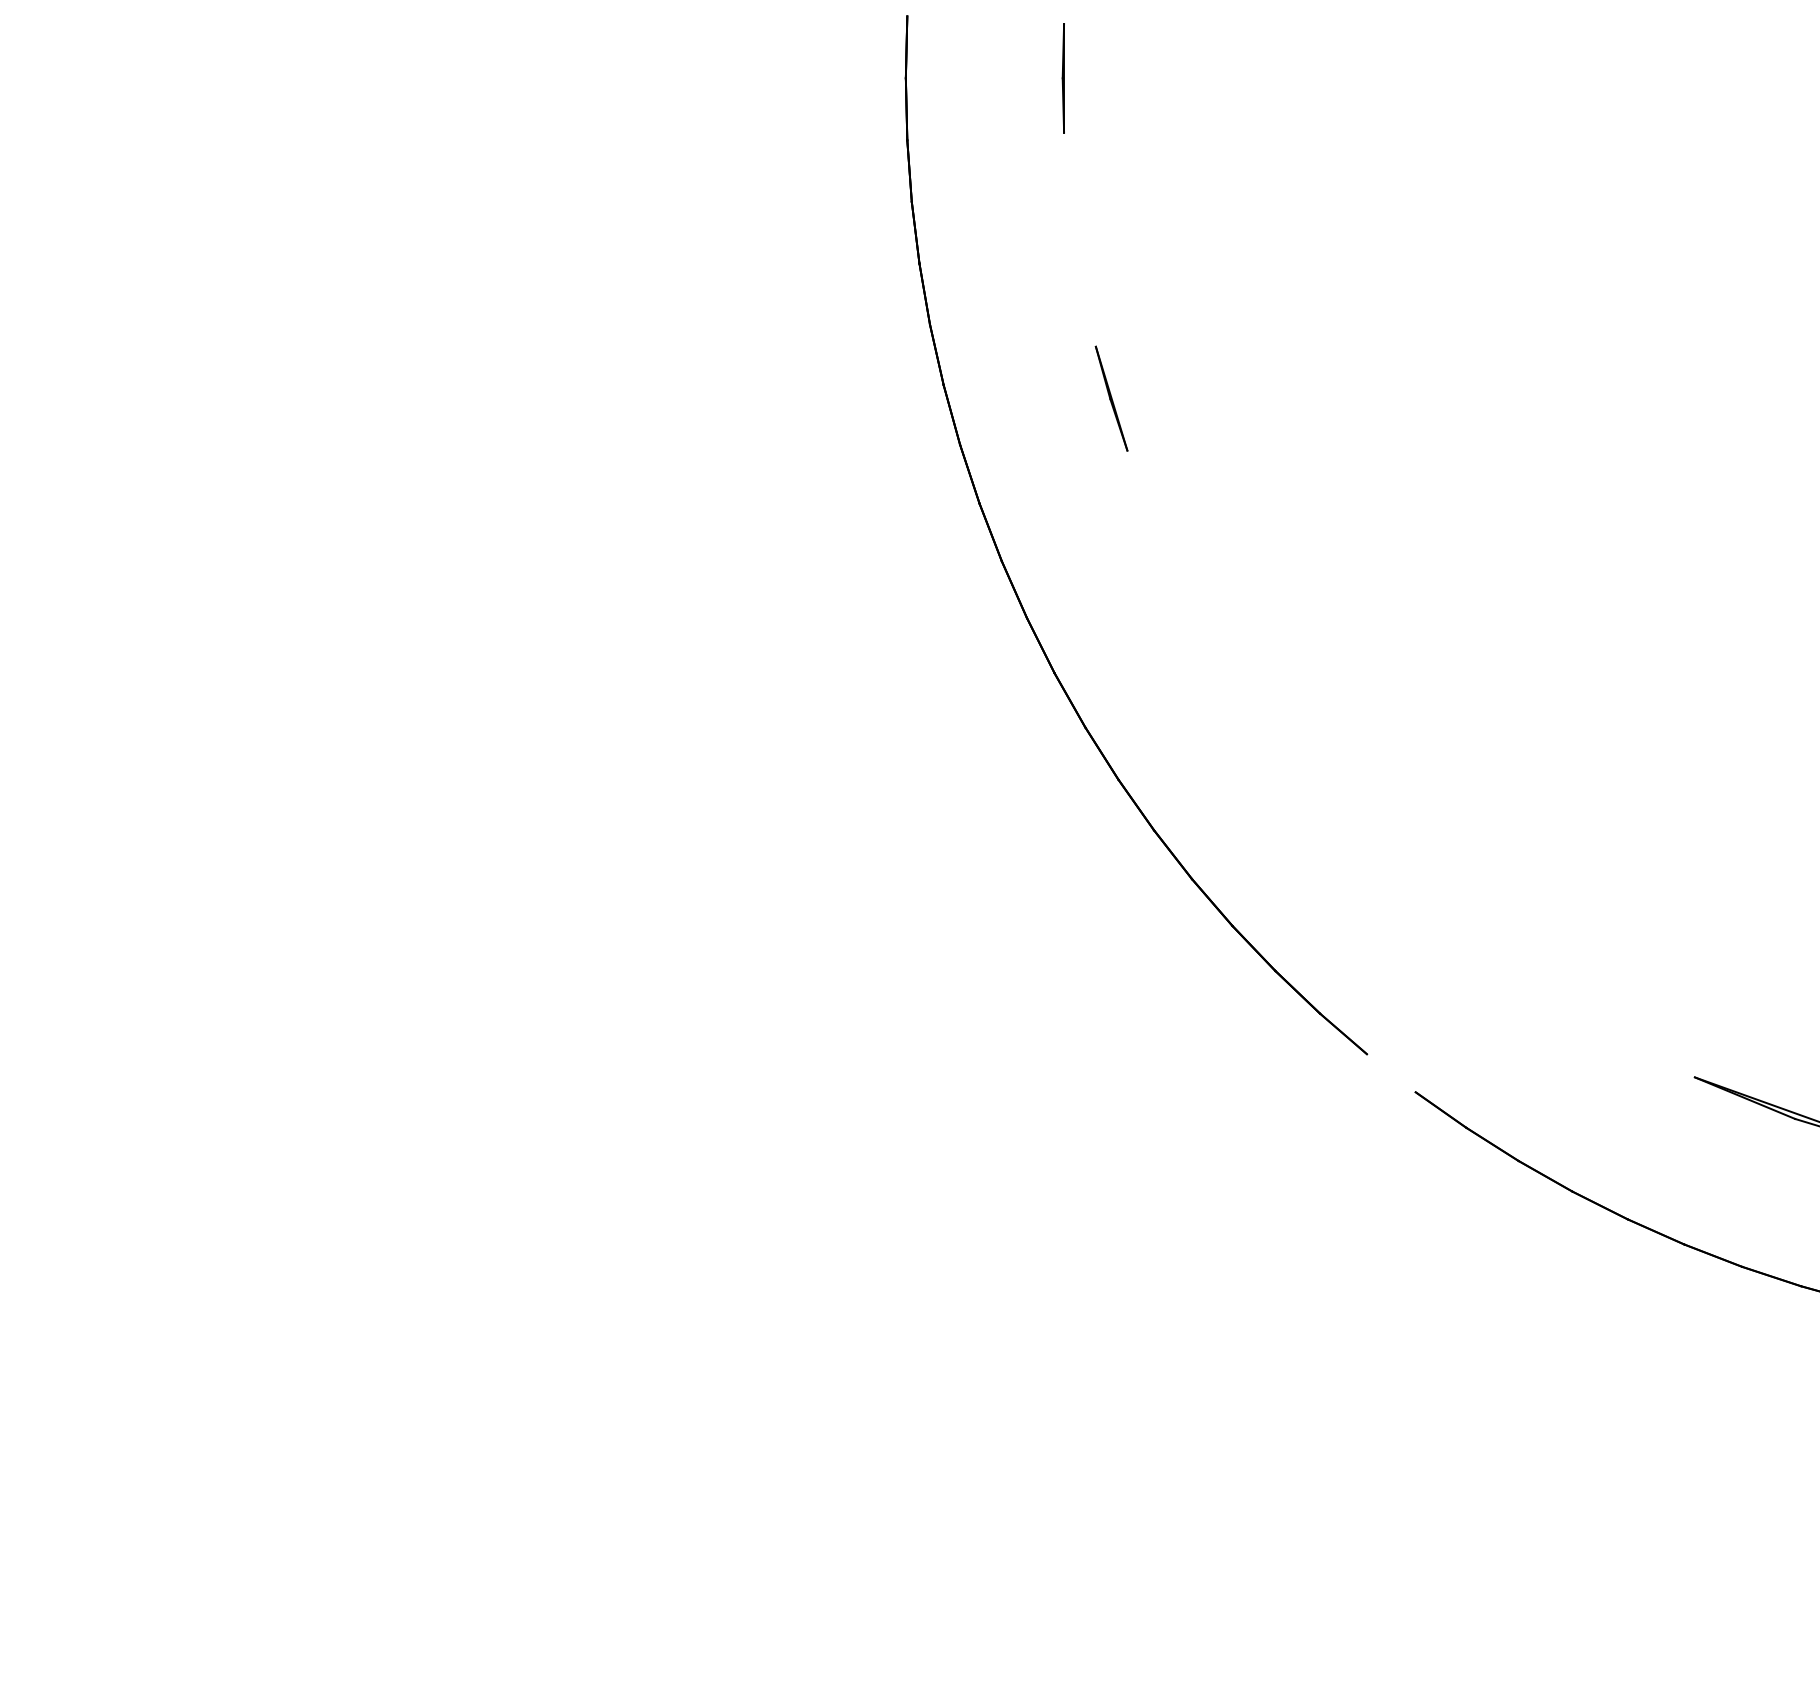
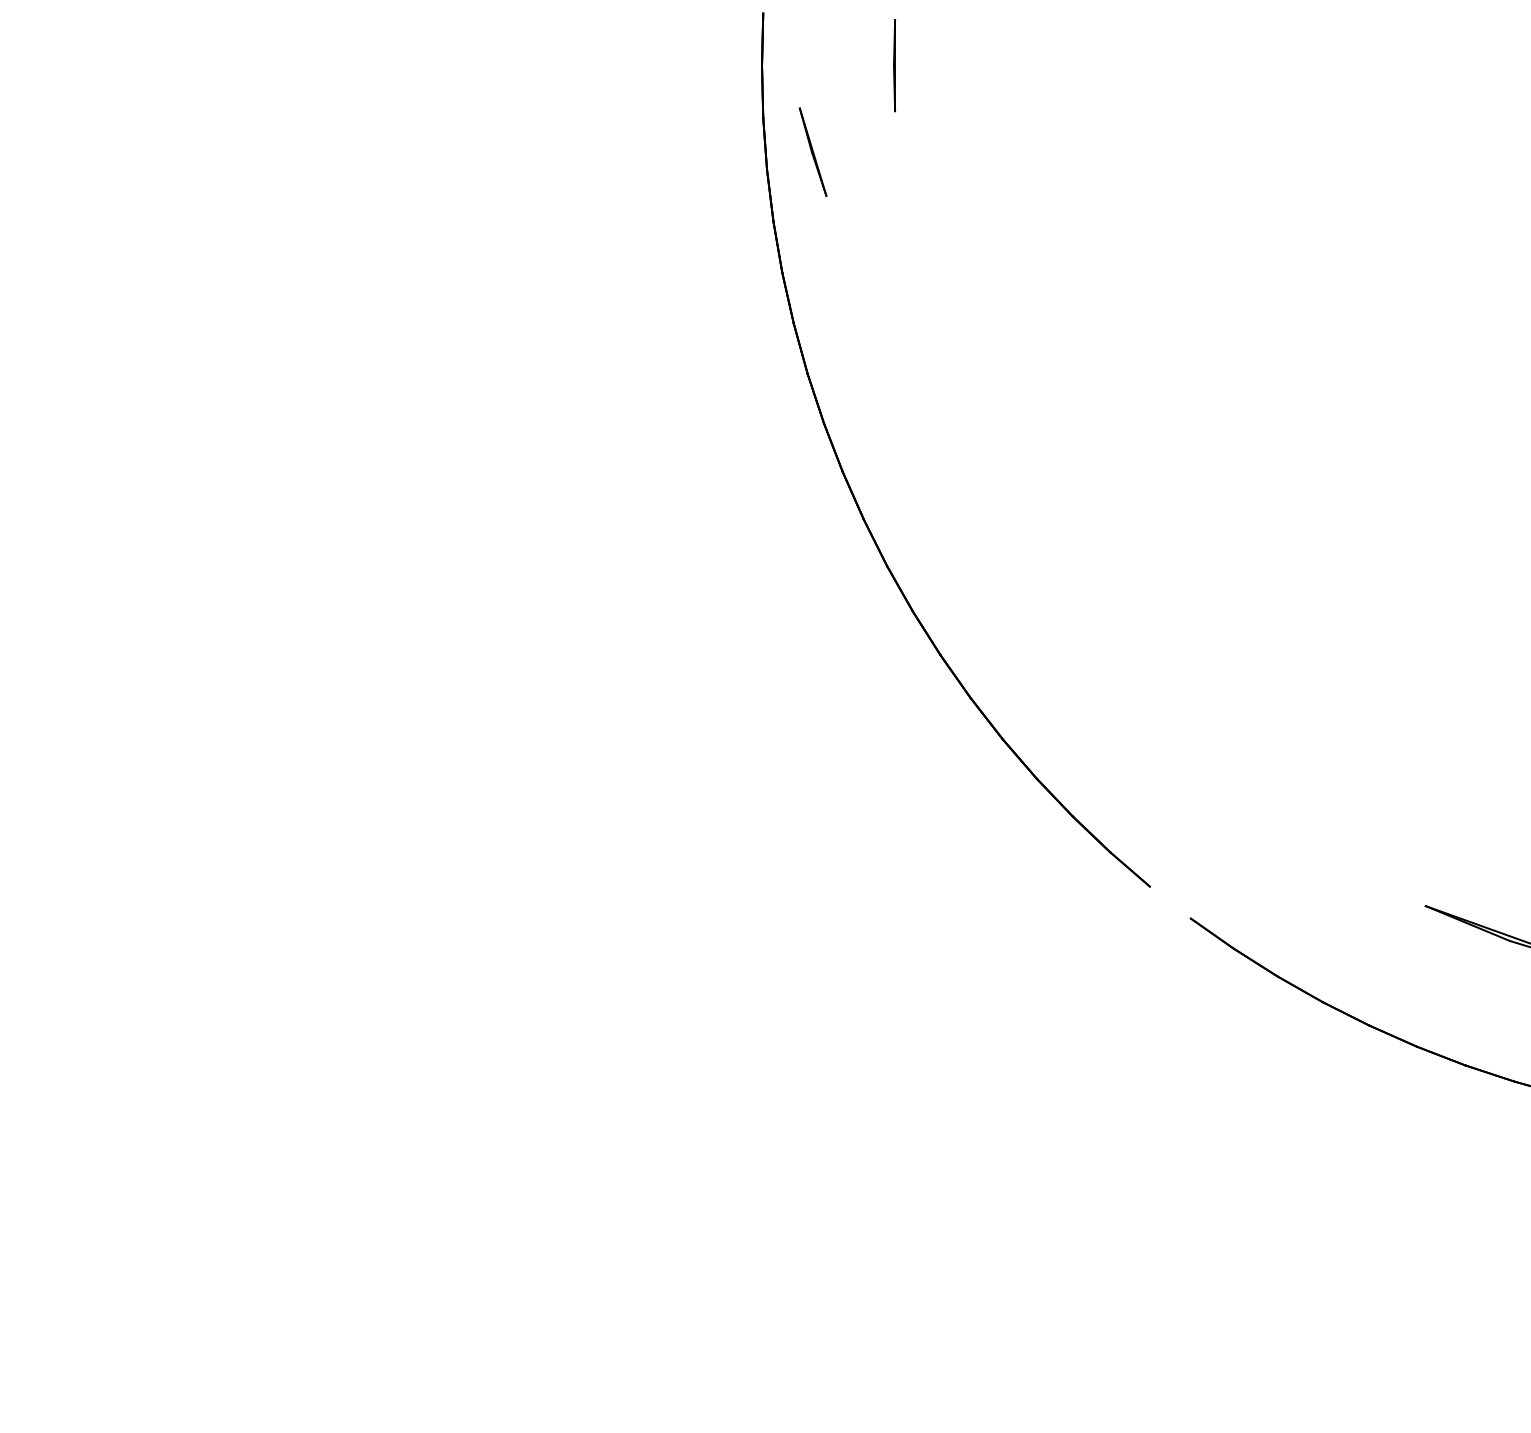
line: (1110, 397) -> (812, 151), moved

